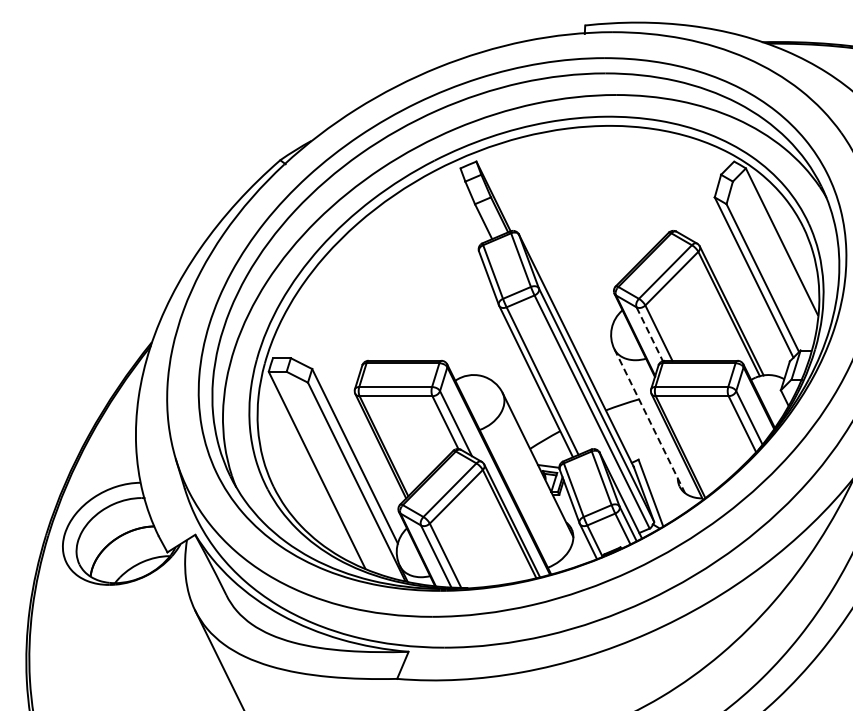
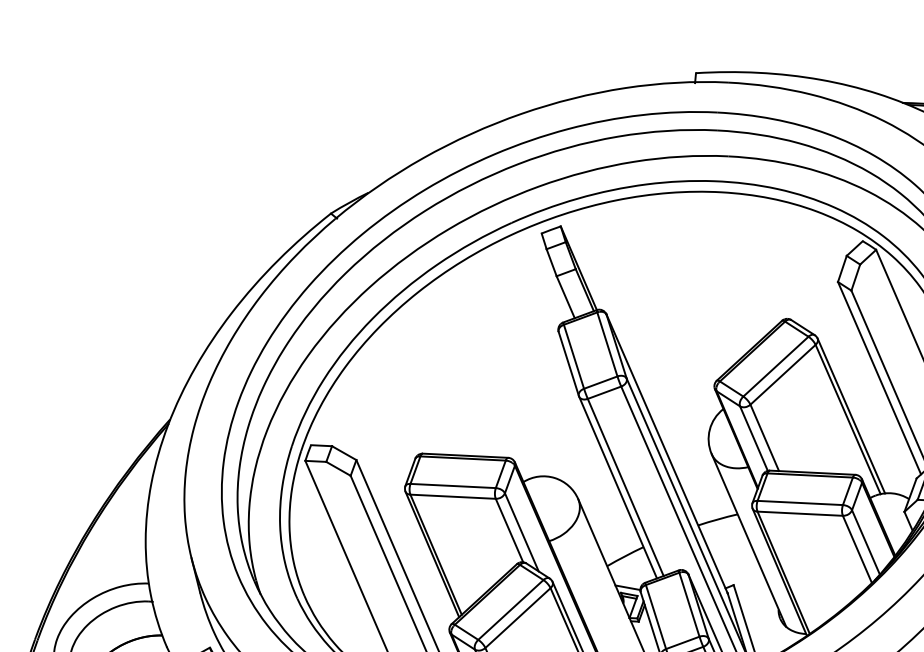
line: (649, 334) -> (753, 438), dashed -> solid
line: (649, 421) -> (748, 540), dashed -> solid

